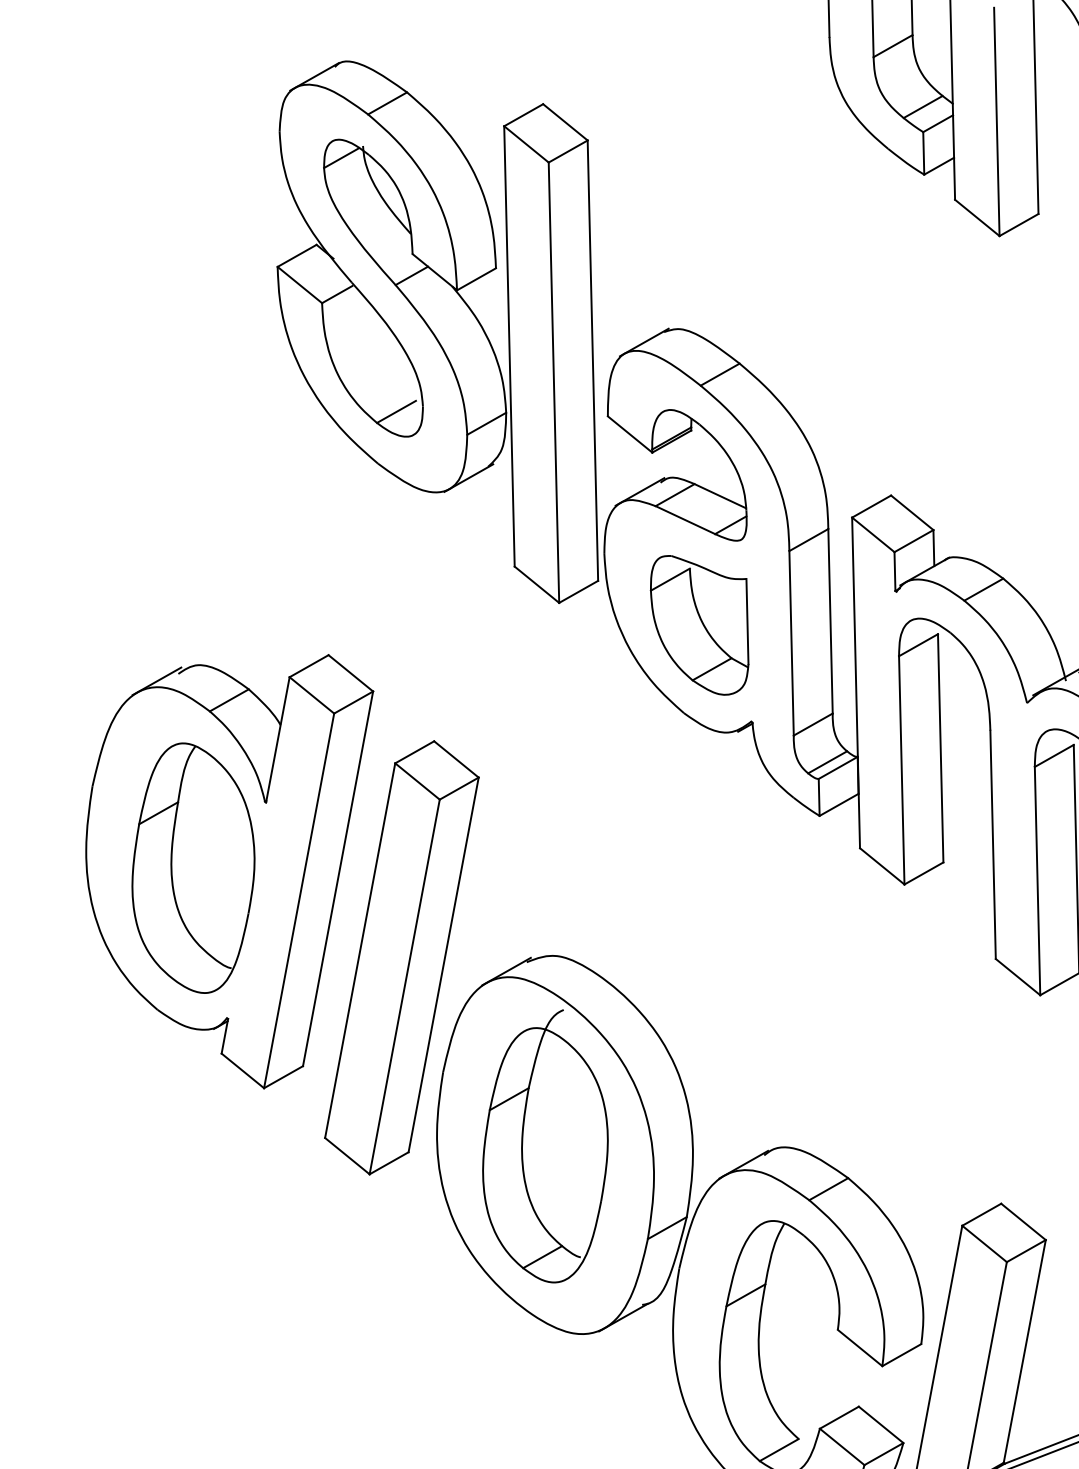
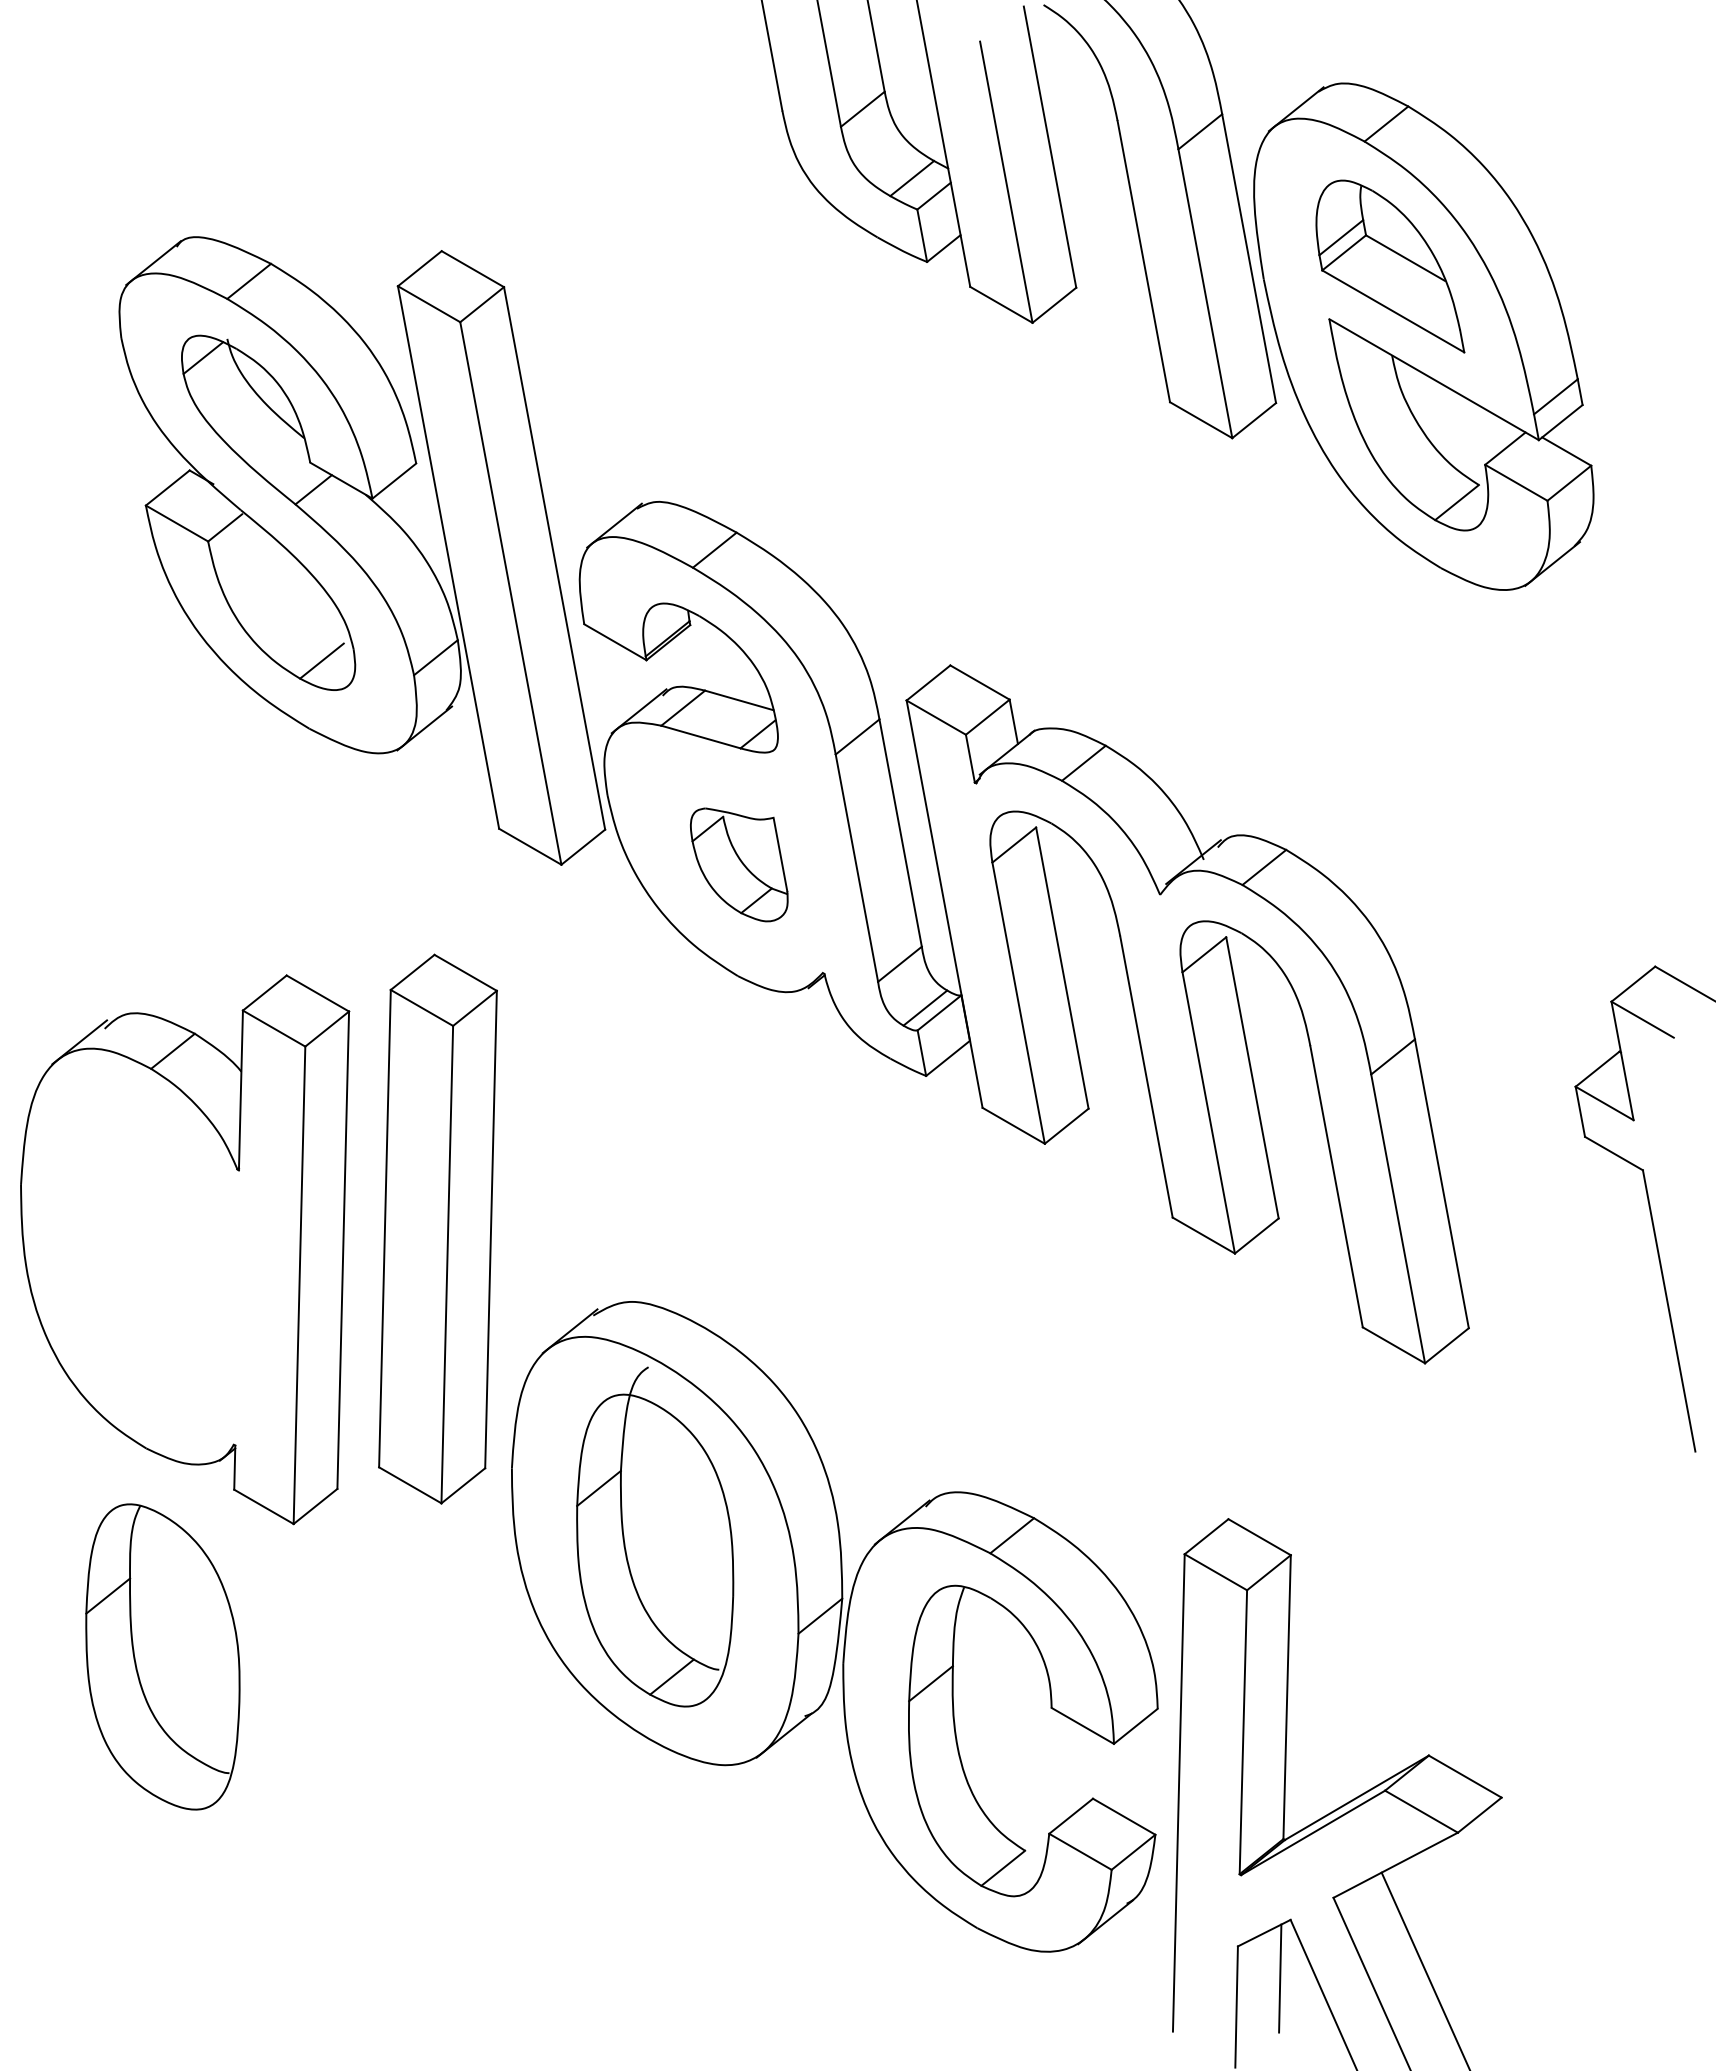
part: (699, 625) -> (739, 864), size x0.7
part: (193, 867) -> (162, 1656), moved
part: (401, 957) -> (437, 1228), moved

